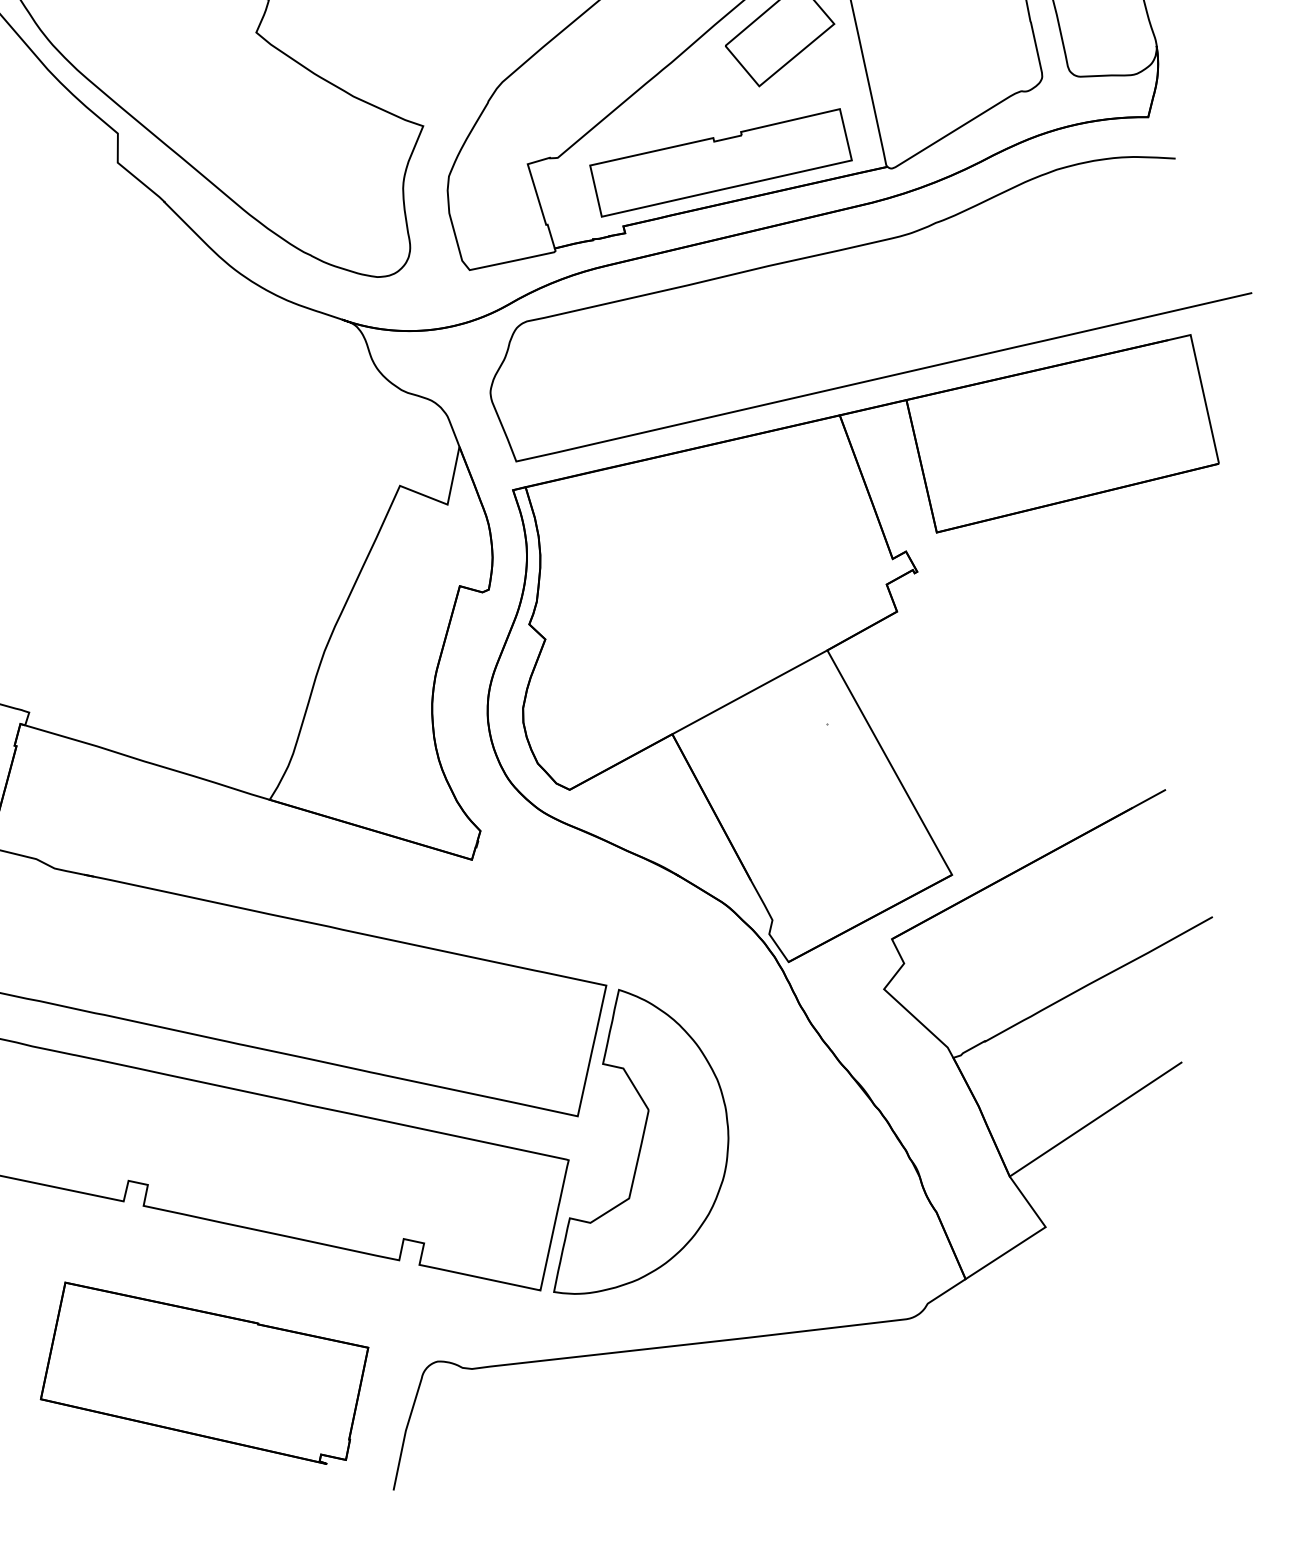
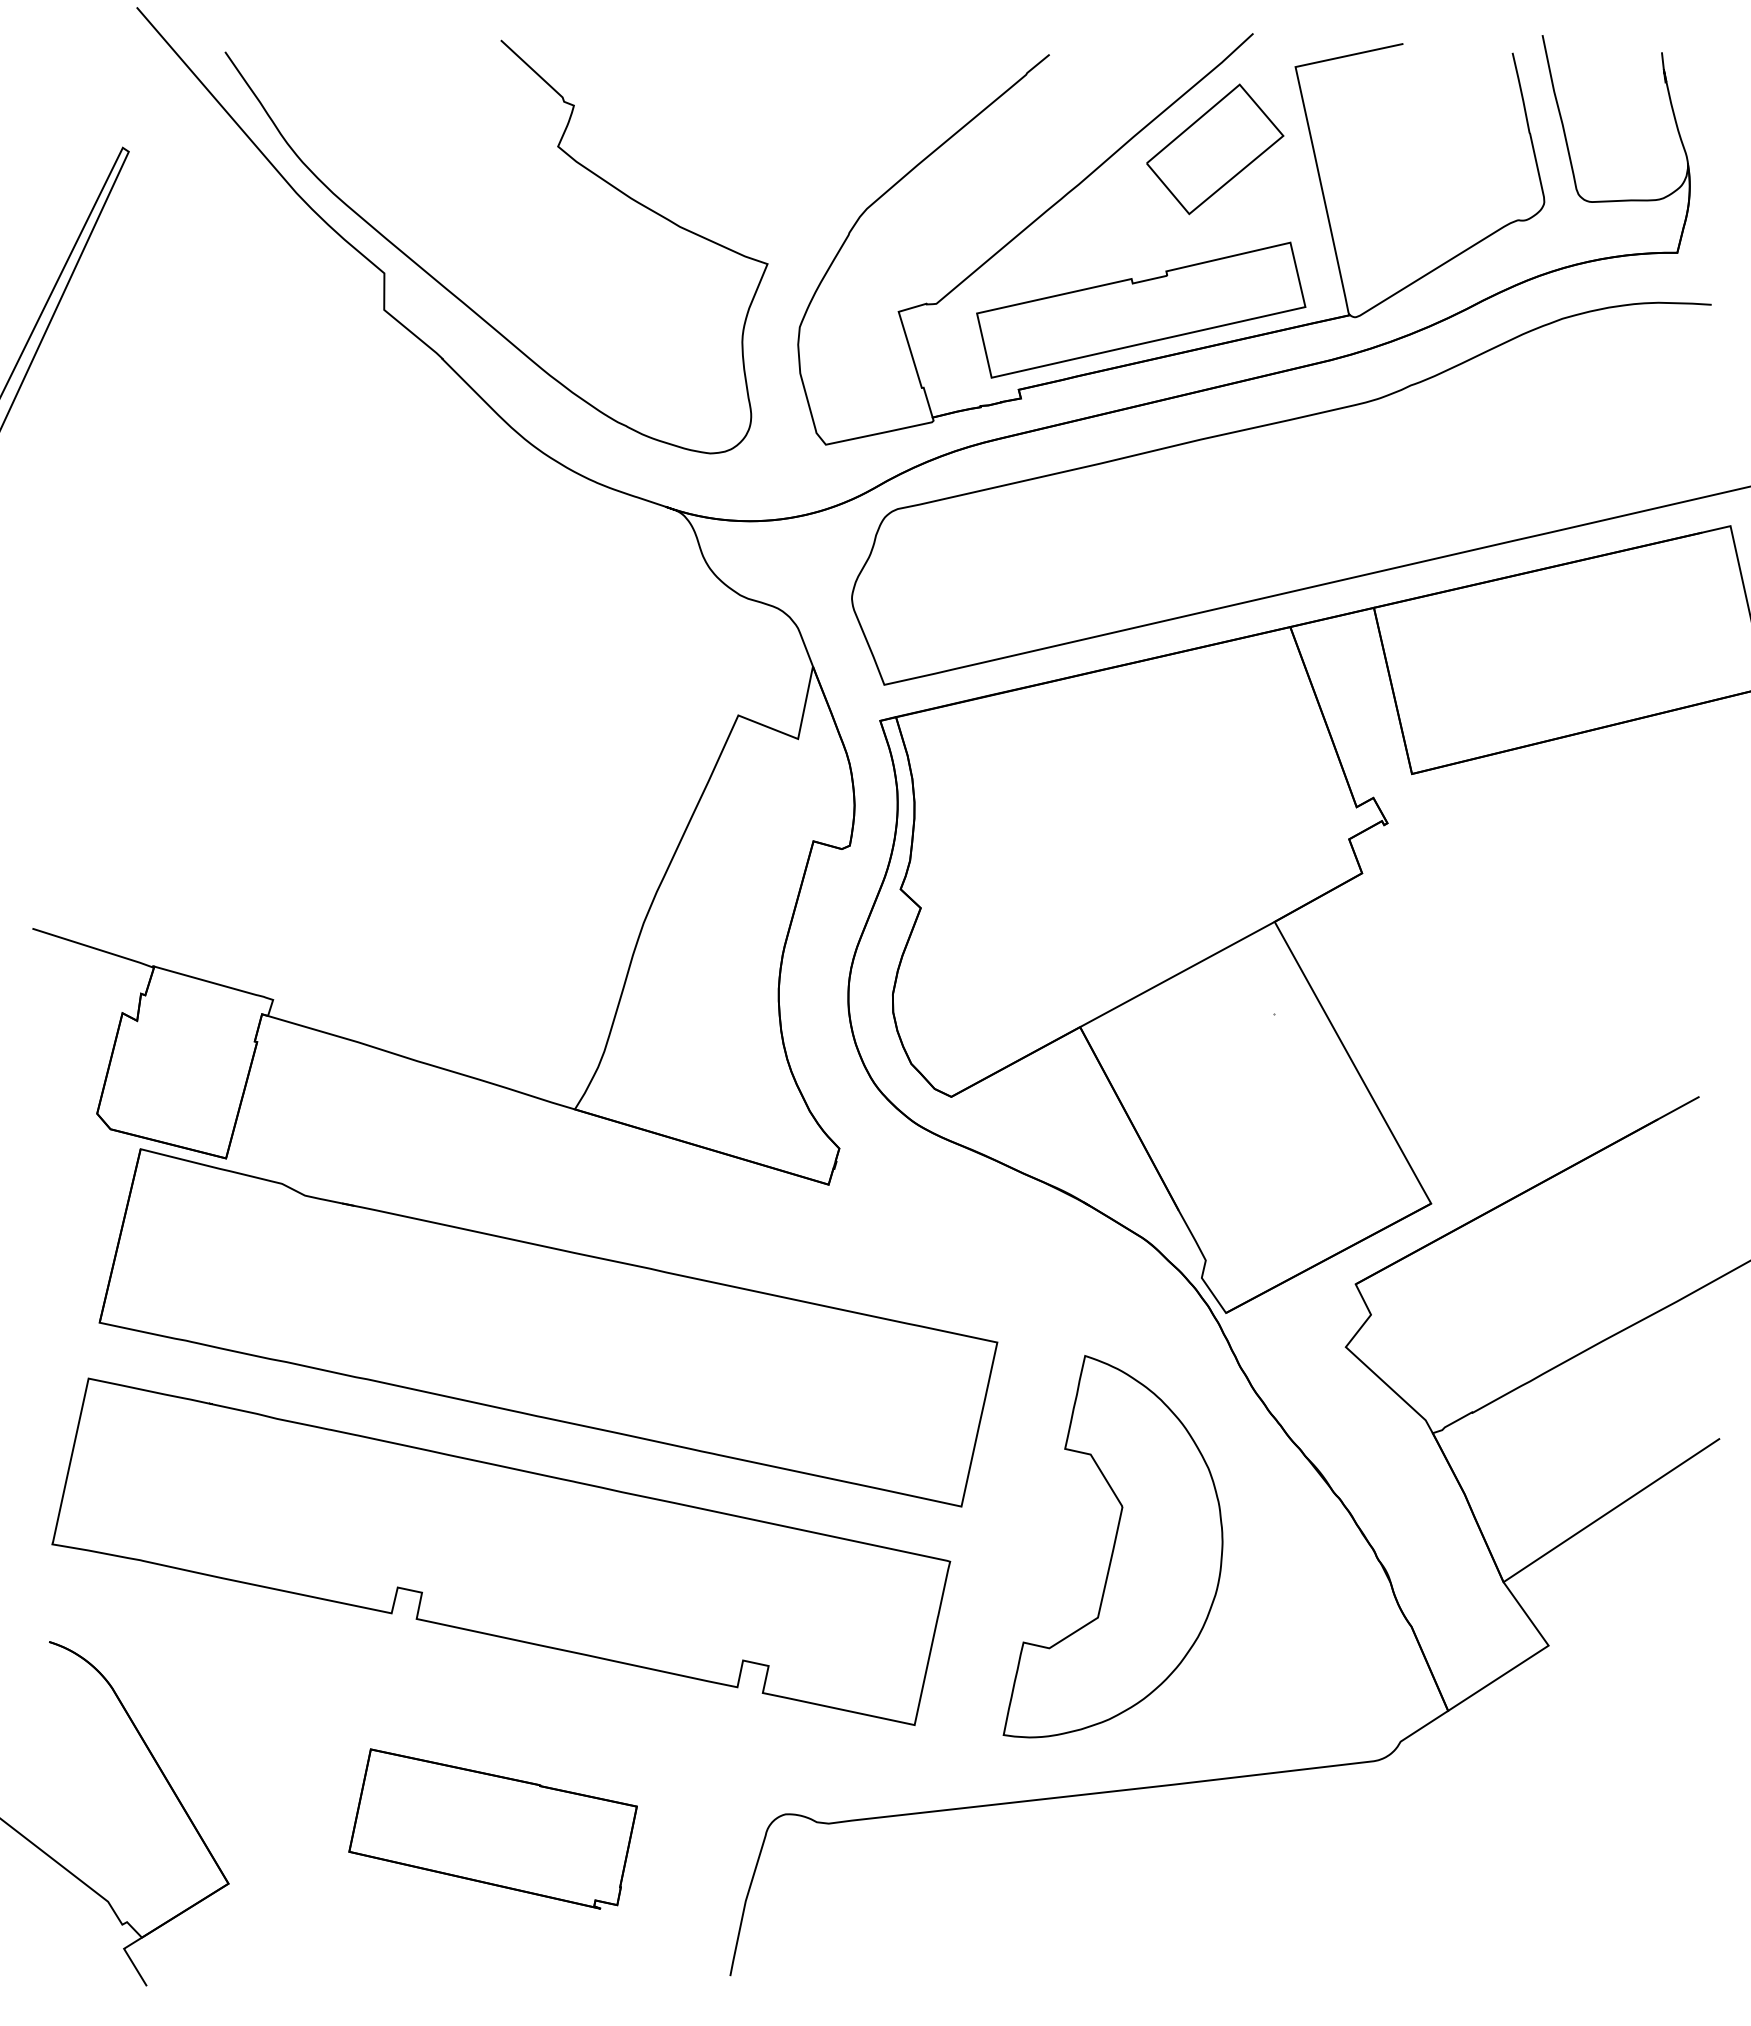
part: (640, 1141) -> (1112, 1546), moved
part: (204, 1372) -> (492, 1828), size x0.7

